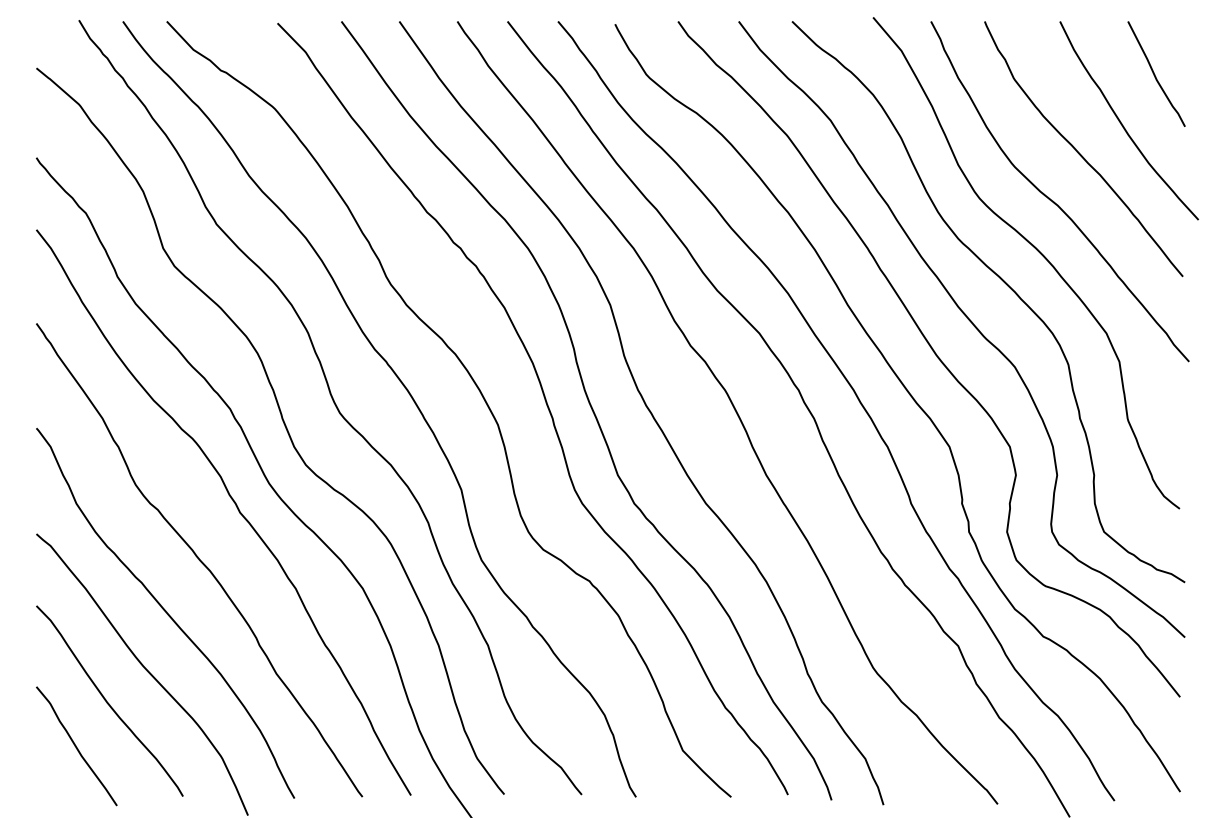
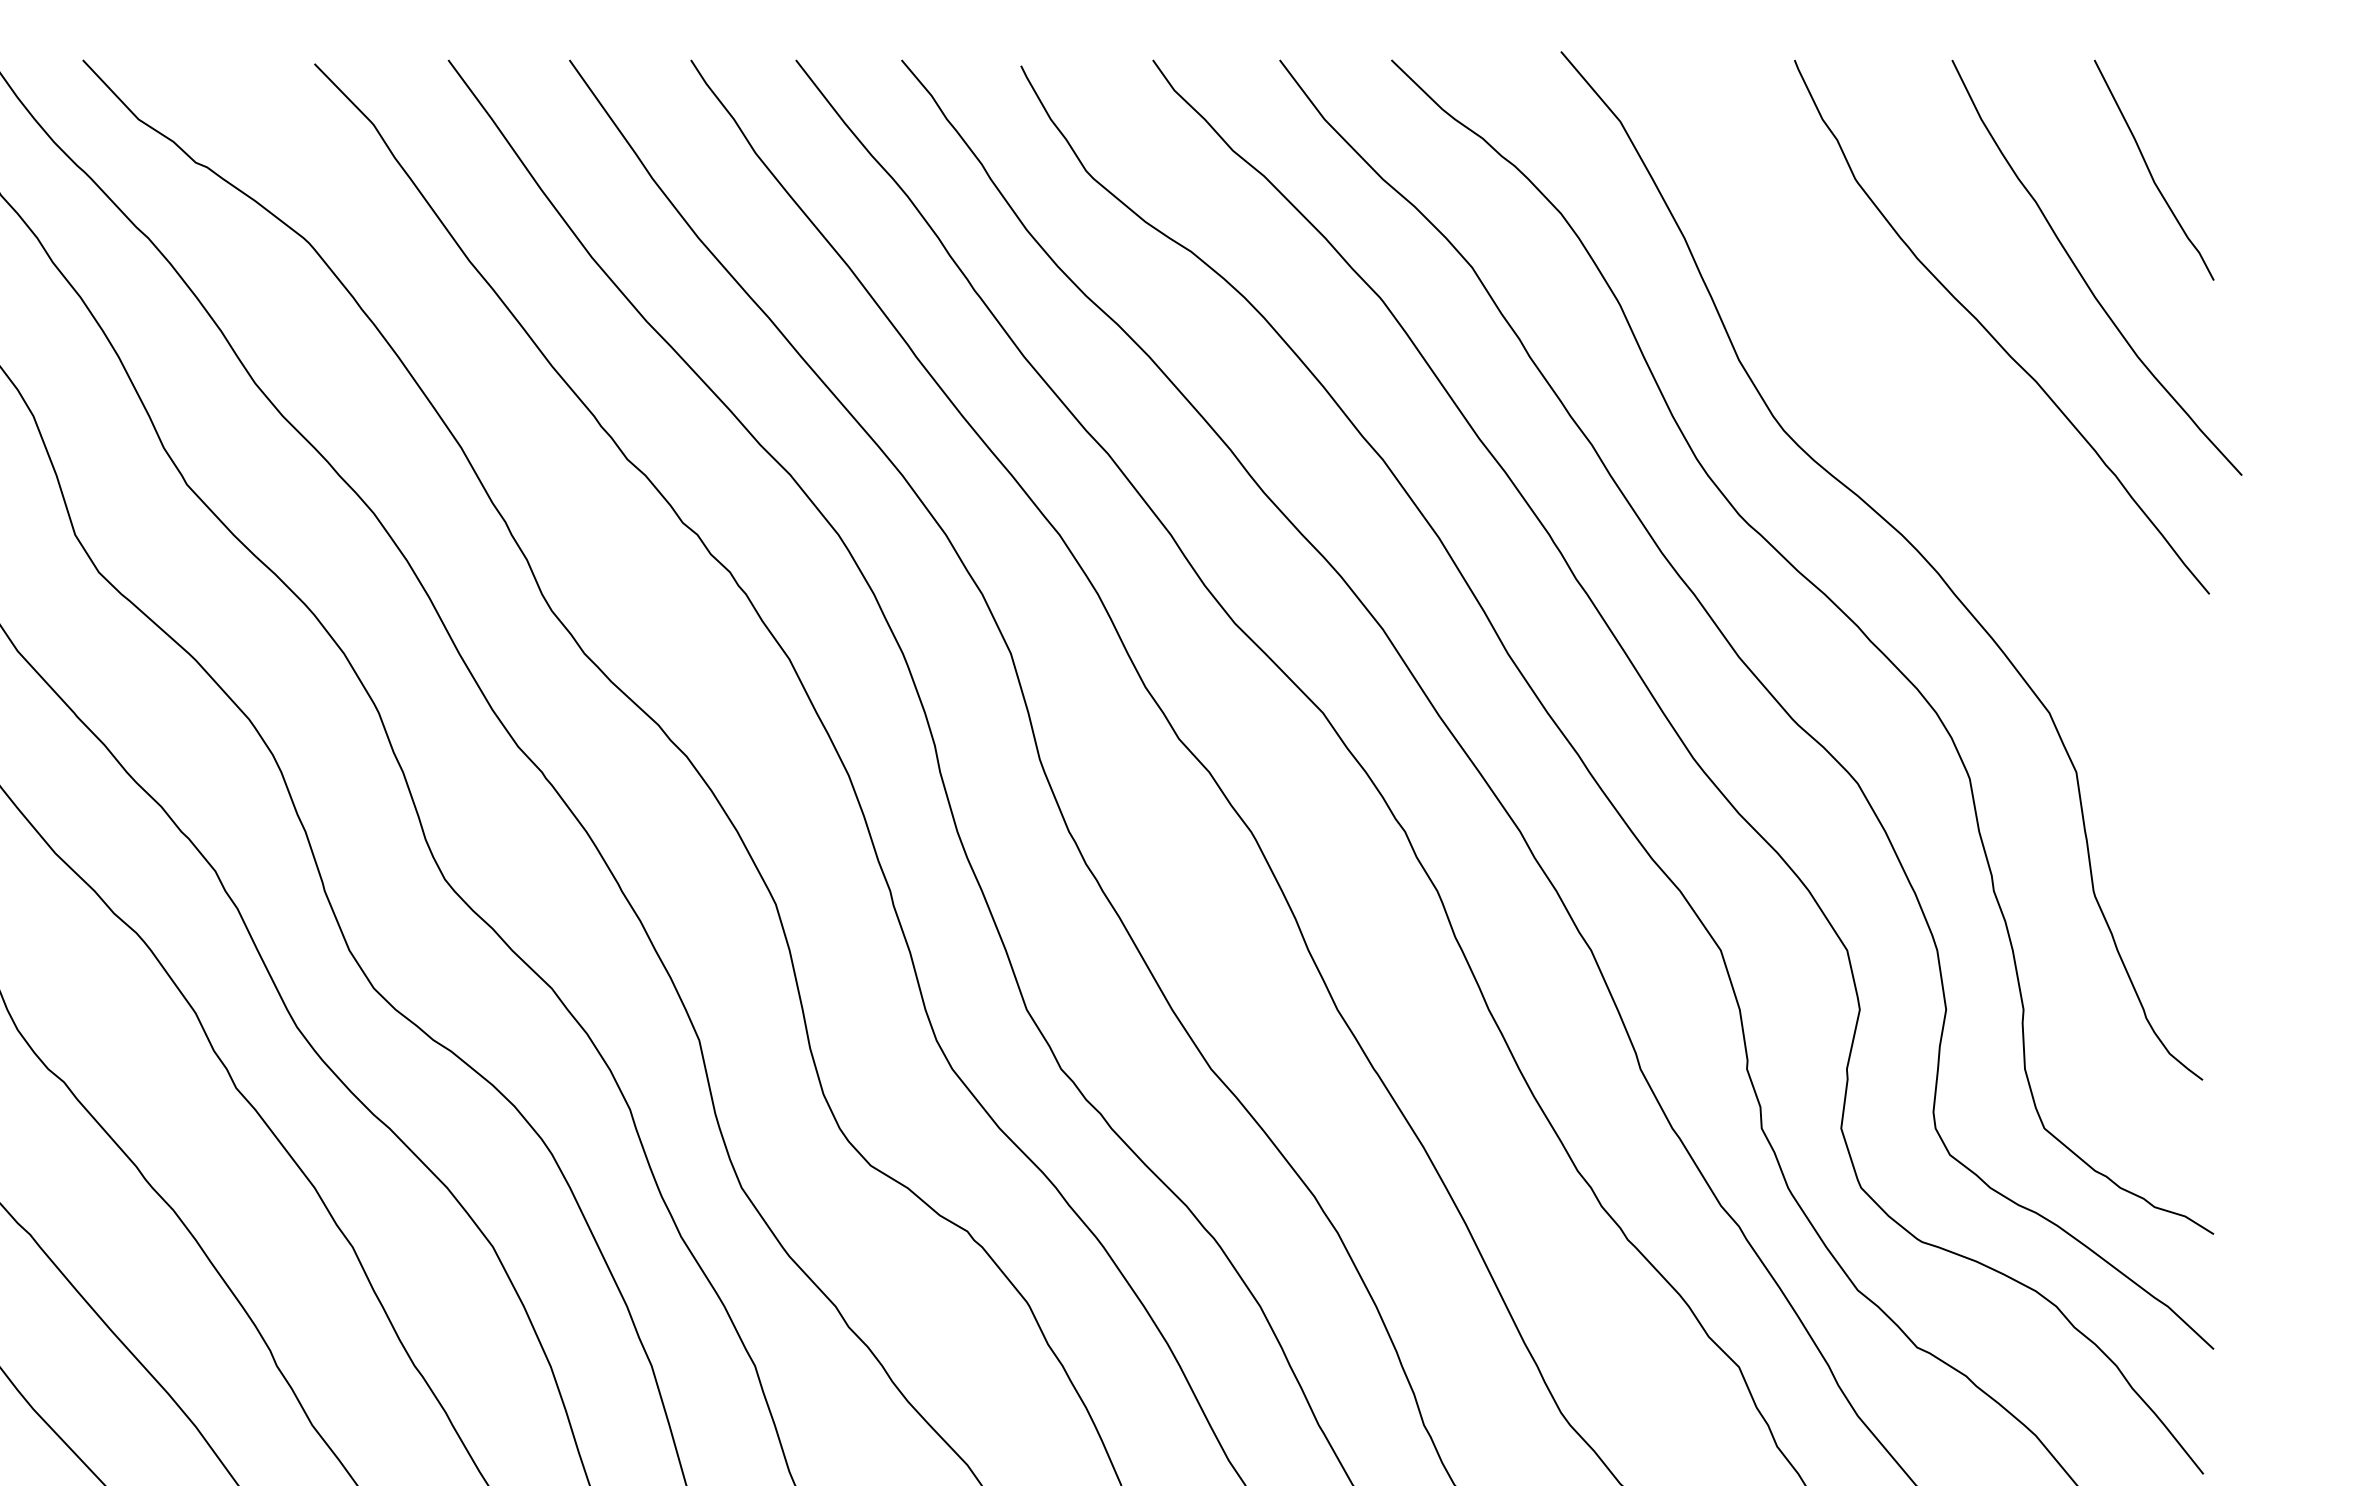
curve: (1053, 200) -> (1938, 434), removed

